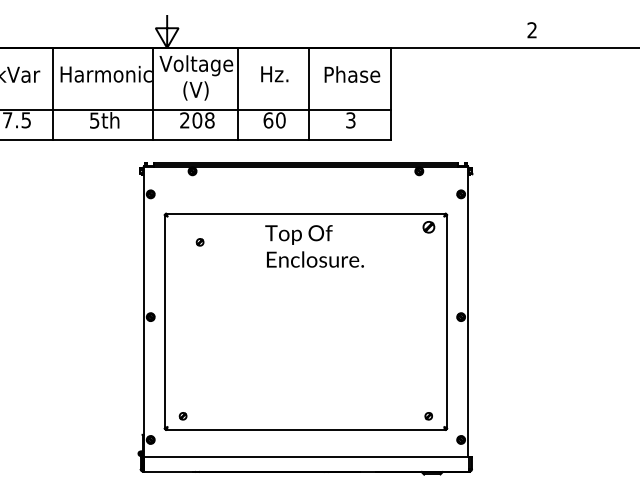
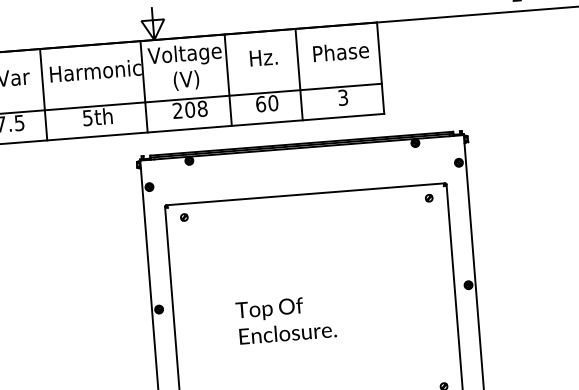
part: (428, 227) -> (428, 198), size x0.62
part: (199, 242) -> (183, 217), moved
text: (314, 246) -> (286, 319), moved

